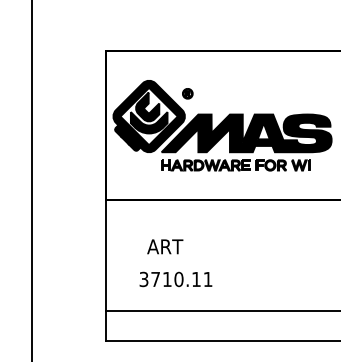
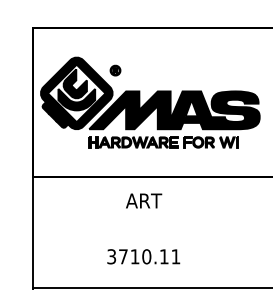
text: (165, 246) -> (144, 200), moved
text: (175, 279) -> (143, 256), moved

